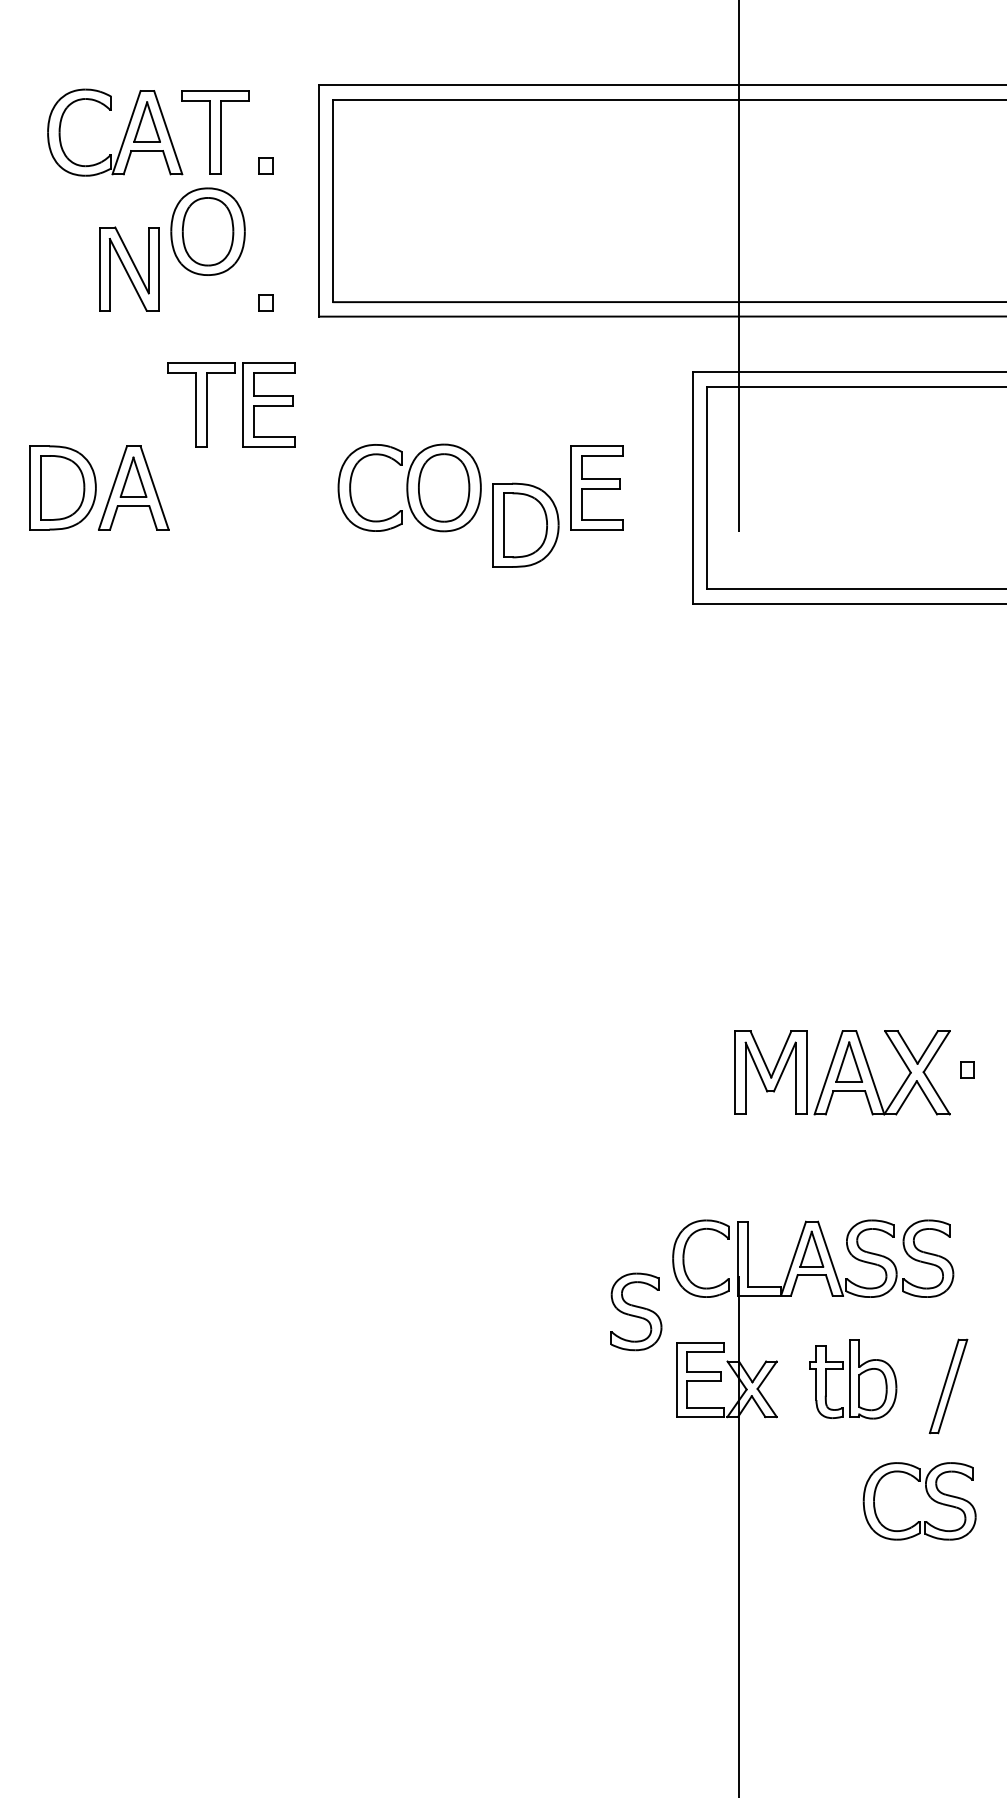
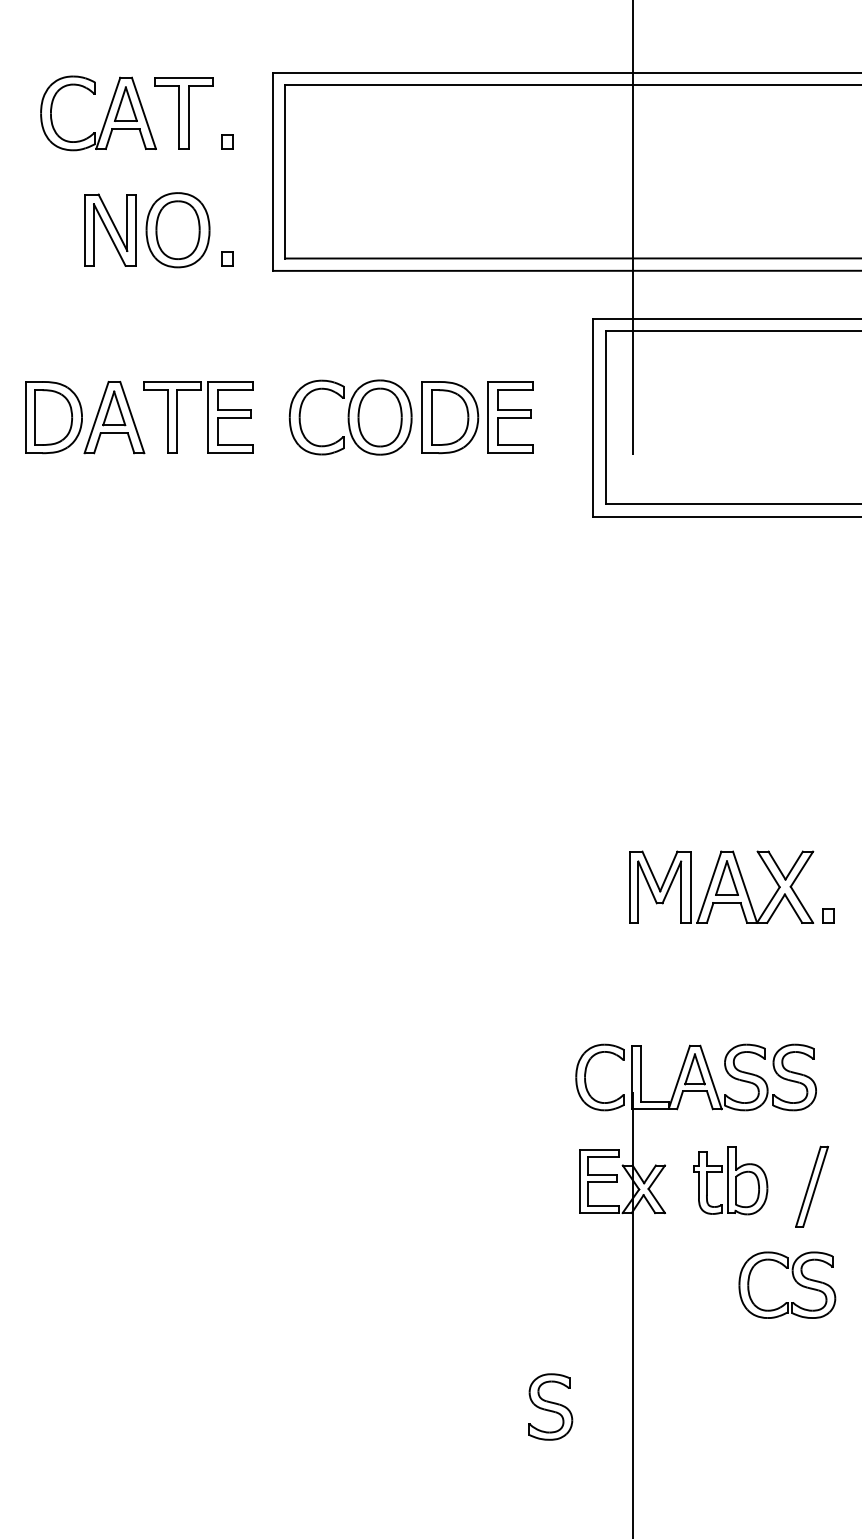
part: (207, 232) -> (177, 230), moved
part: (242, 404) -> (207, 417), moved
part: (526, 525) -> (450, 417), moved
part: (842, 1071) -> (721, 886), moved
part: (636, 1311) -> (550, 1406), moved

